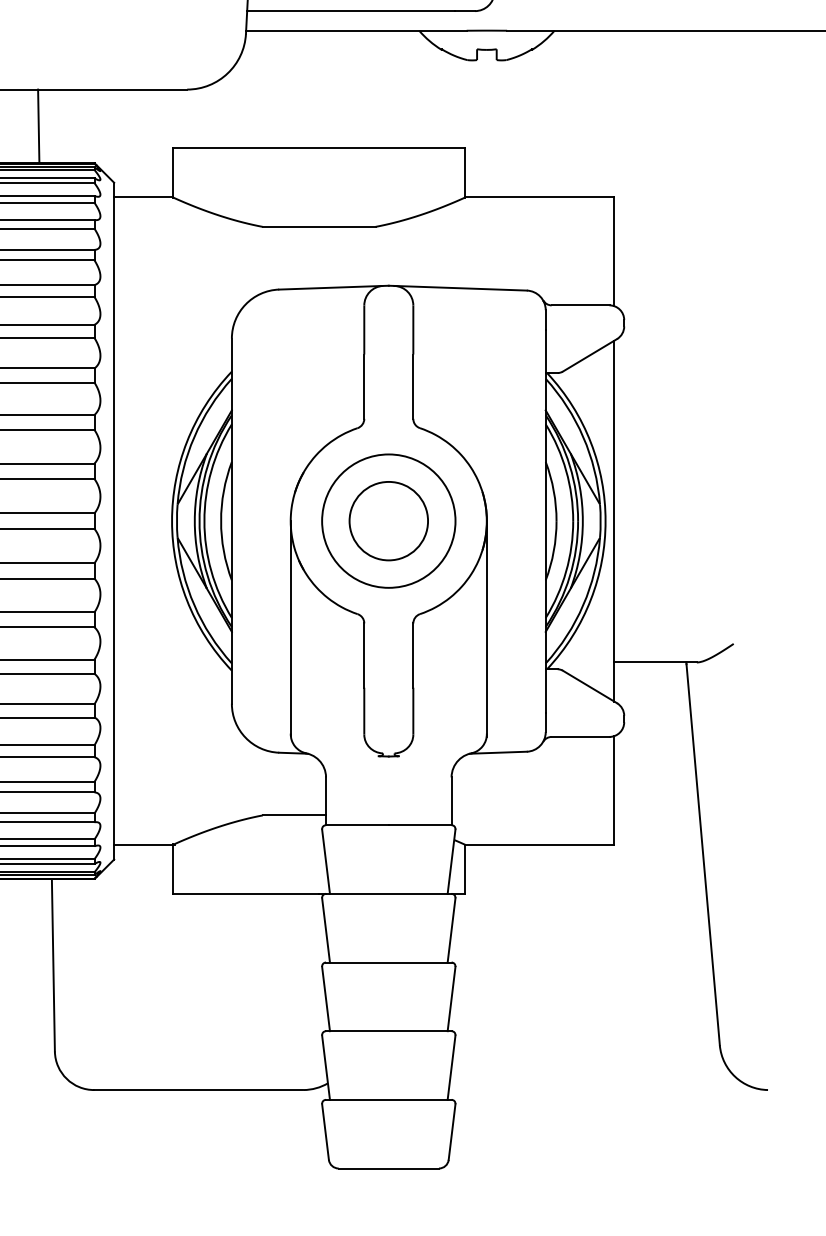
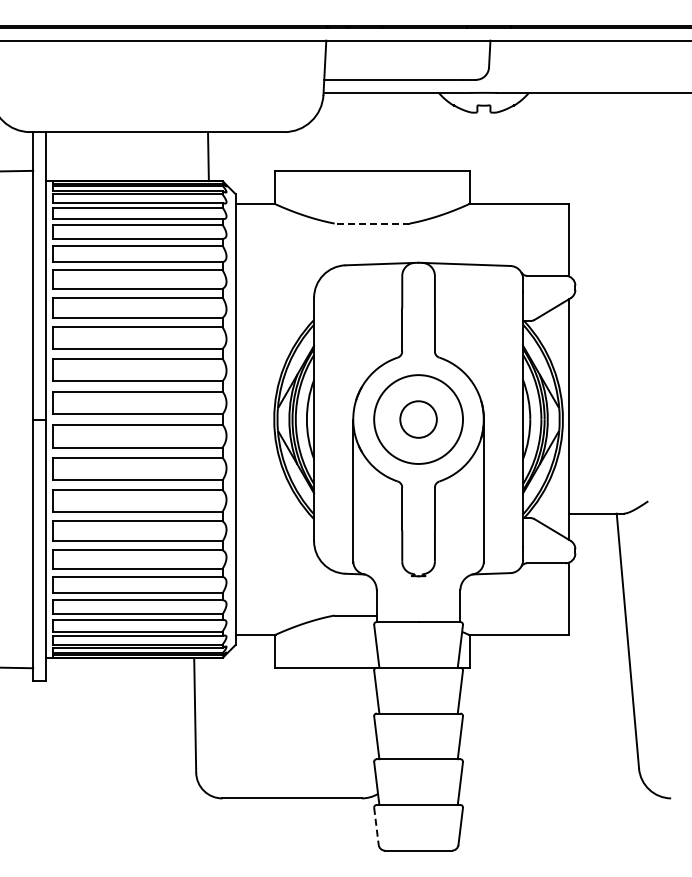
line: (38, 126) -> (208, 156), moved
line: (319, 226) -> (372, 223), solid -> dashed
circle: (388, 521) -> (418, 419), size x0.7
line: (325, 1132) -> (376, 826), solid -> dashed

